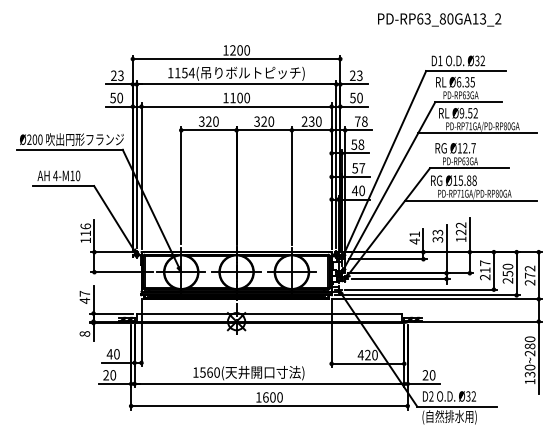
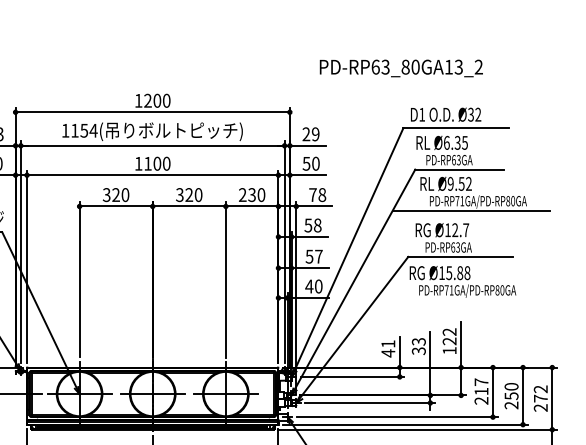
text: (439, 19) -> (401, 67), moved
text: (359, 75) -> (315, 133), 23 -> 29
line: (471, 200) -> (463, 299), removed

